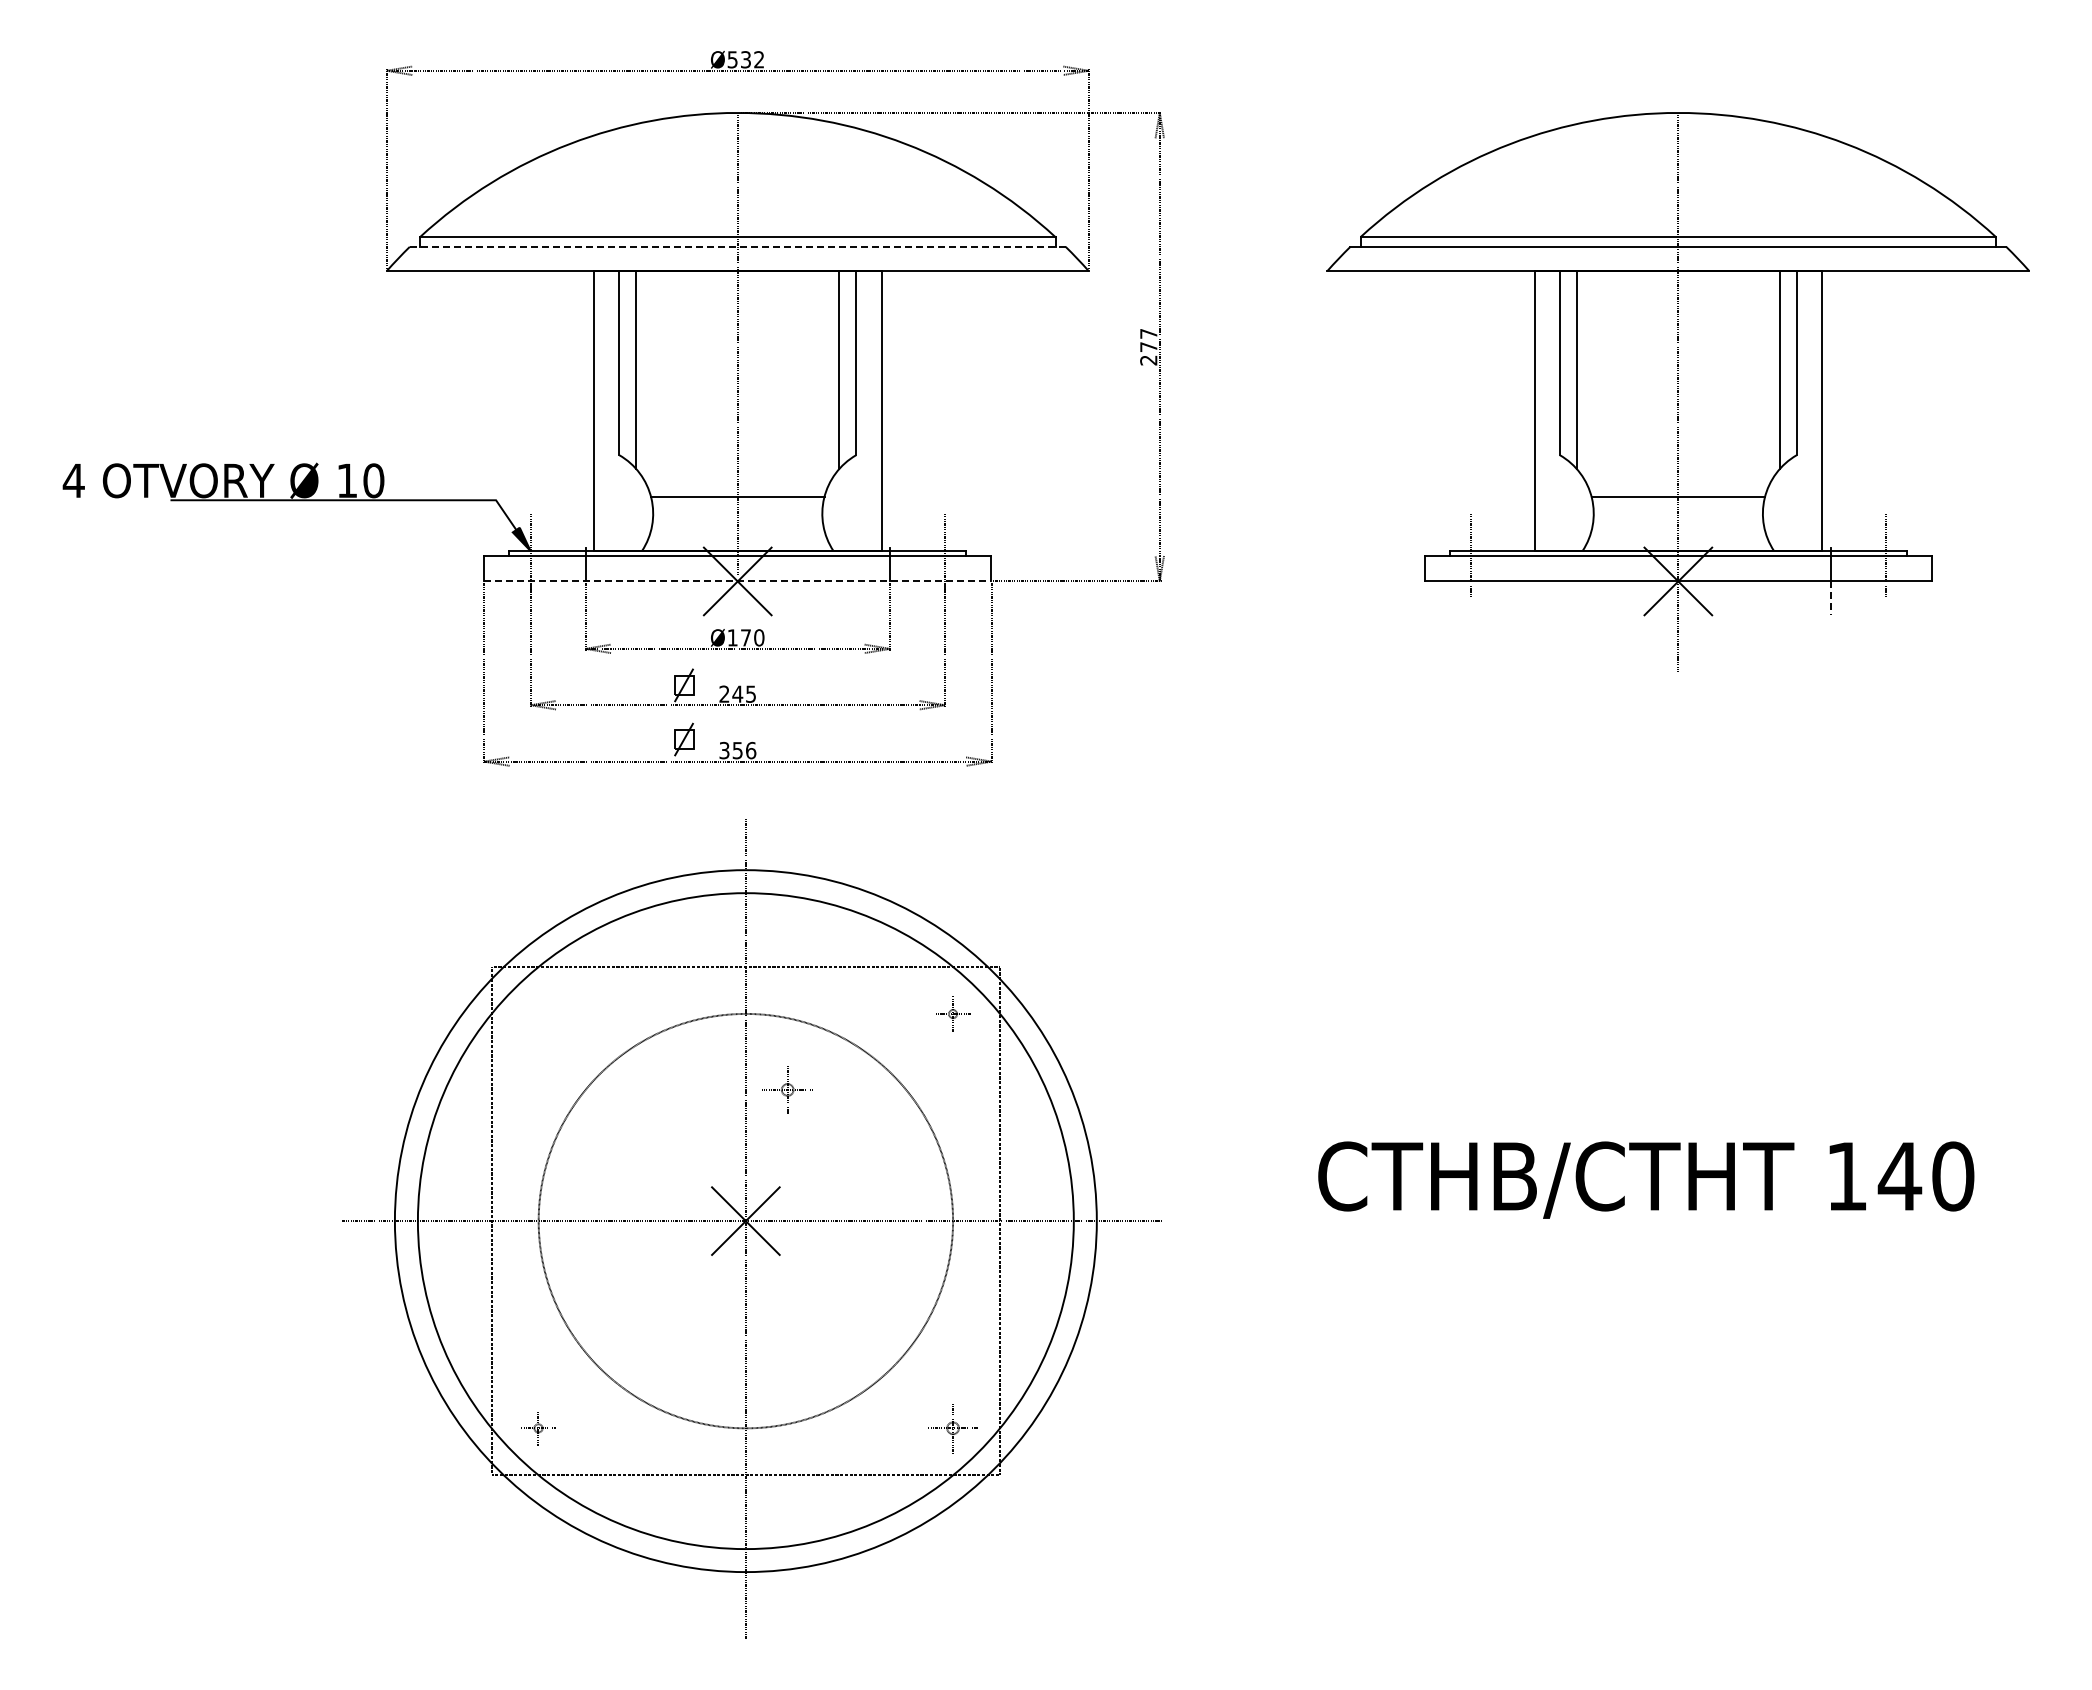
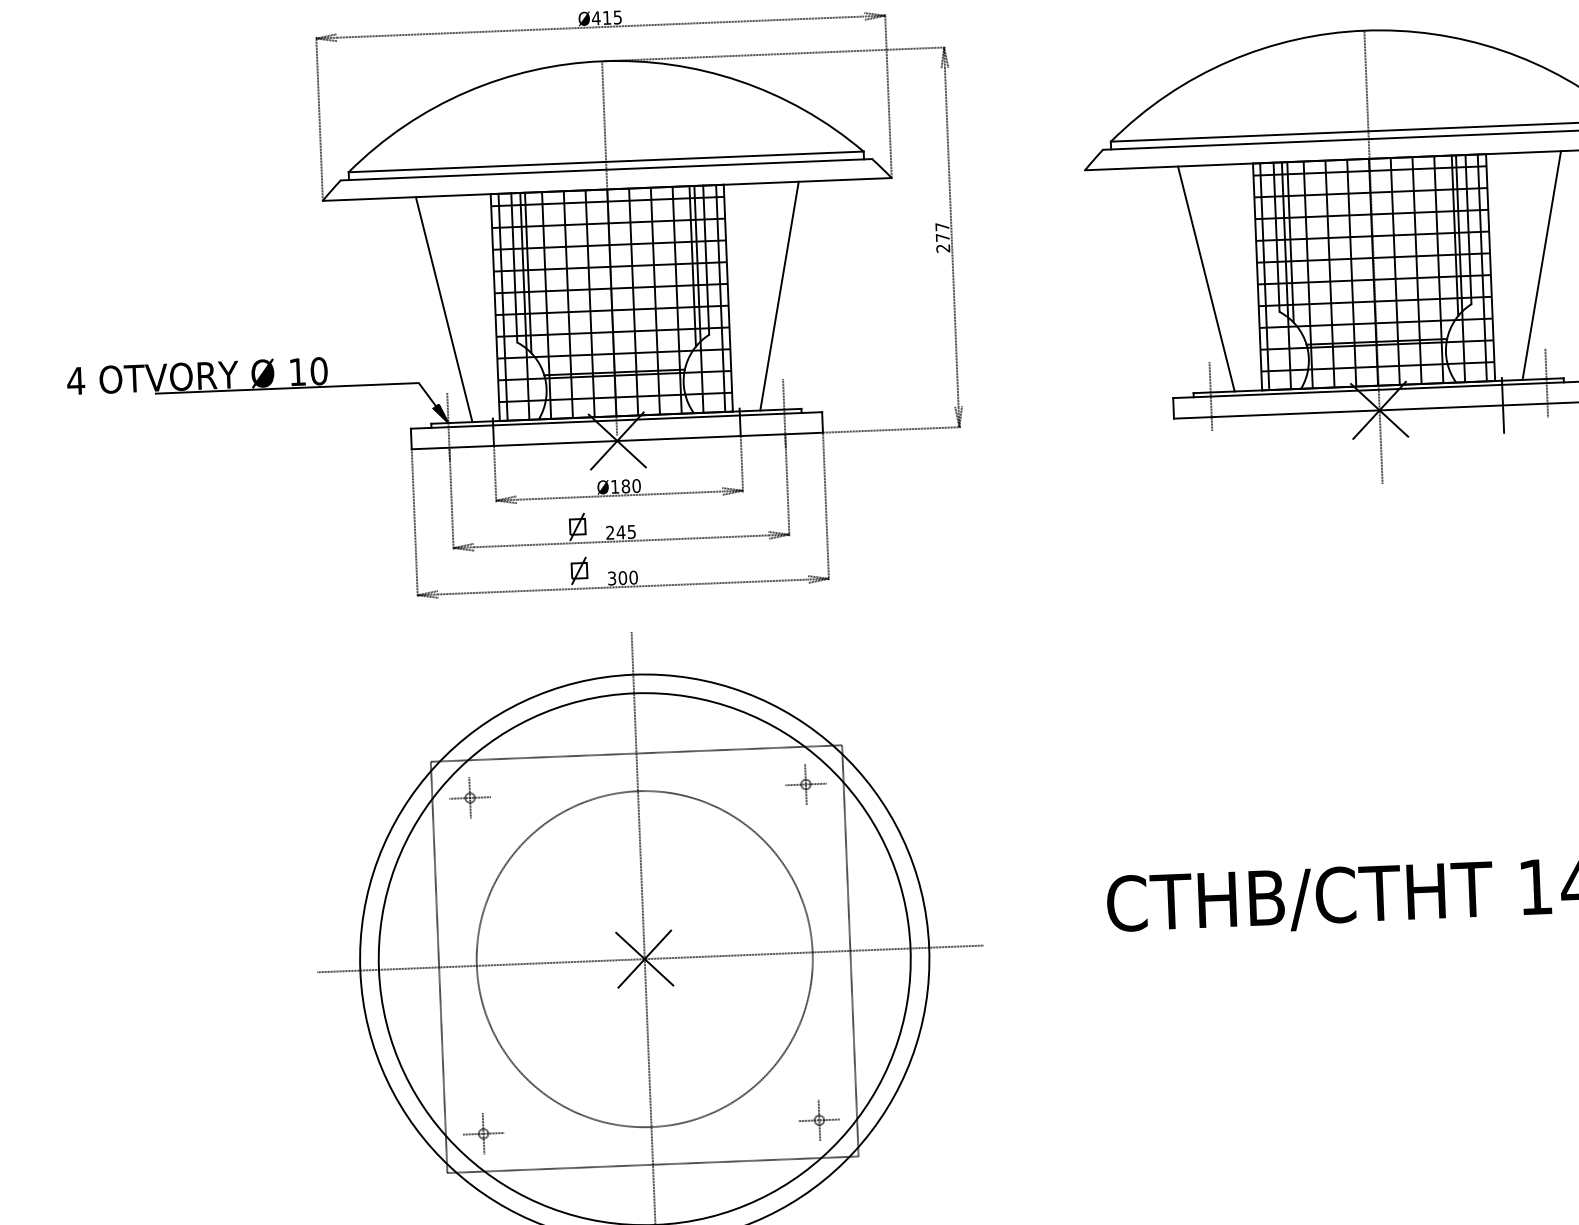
text: (745, 59) -> (606, 17), 532 -> 415
line: (737, 246) -> (606, 169), dashed -> solid
line: (530, 411) -> (443, 310), added
hatch: (737, 411) -> (611, 303), added
line: (944, 411) -> (779, 296), added
line: (1471, 411) -> (1206, 279), added
hatch: (1678, 411) -> (1374, 272), added
line: (1884, 411) -> (1541, 265), added
line: (737, 581) -> (617, 441), dashed -> solid
line: (1830, 598) -> (1503, 419), dashed -> solid
text: (745, 637) -> (625, 486), 170 -> 180
text: (744, 750) -> (628, 577), 356 -> 300
part: (952, 1014) -> (805, 784), size x1.43
part: (787, 1089) -> (469, 797), moved
part: (537, 1428) -> (482, 1134), size x1.43

